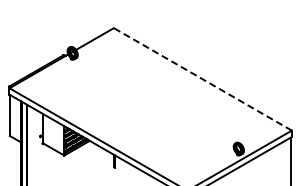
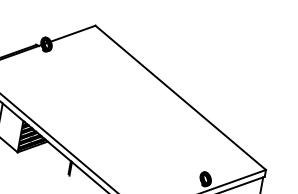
line: (202, 79) -> (180, 97), dashed -> solid

